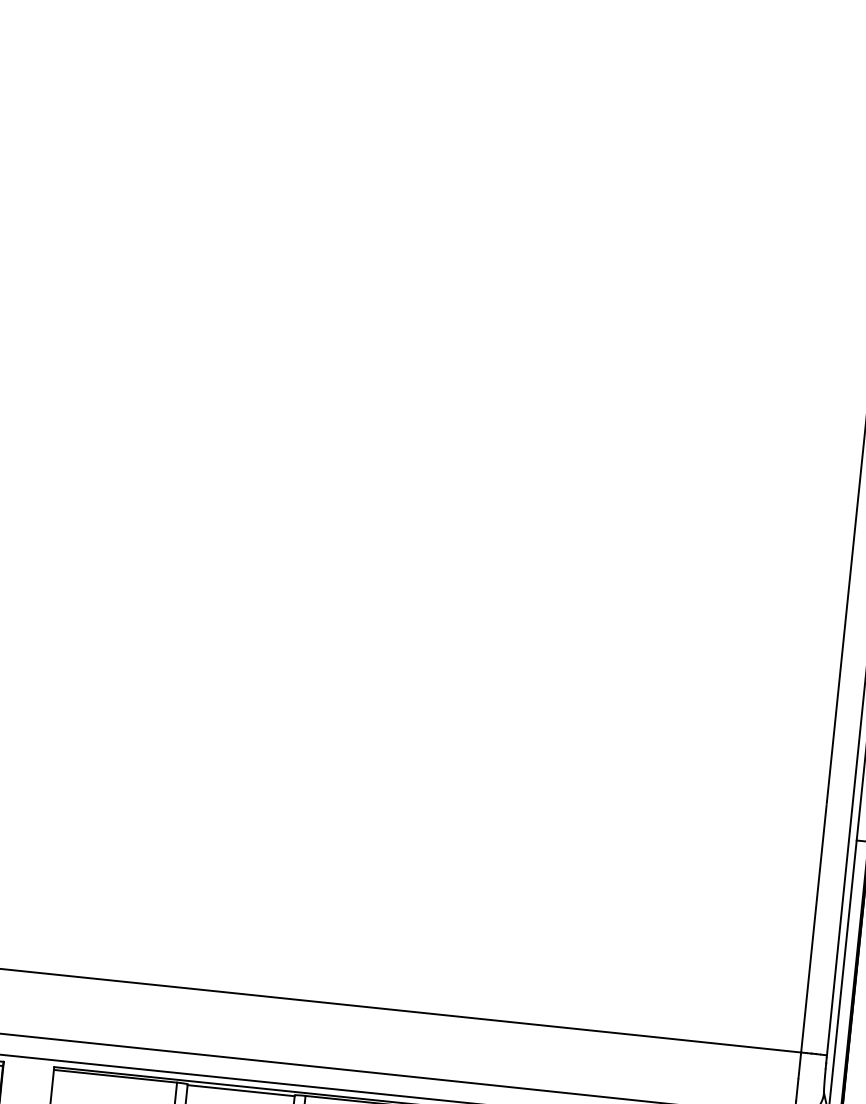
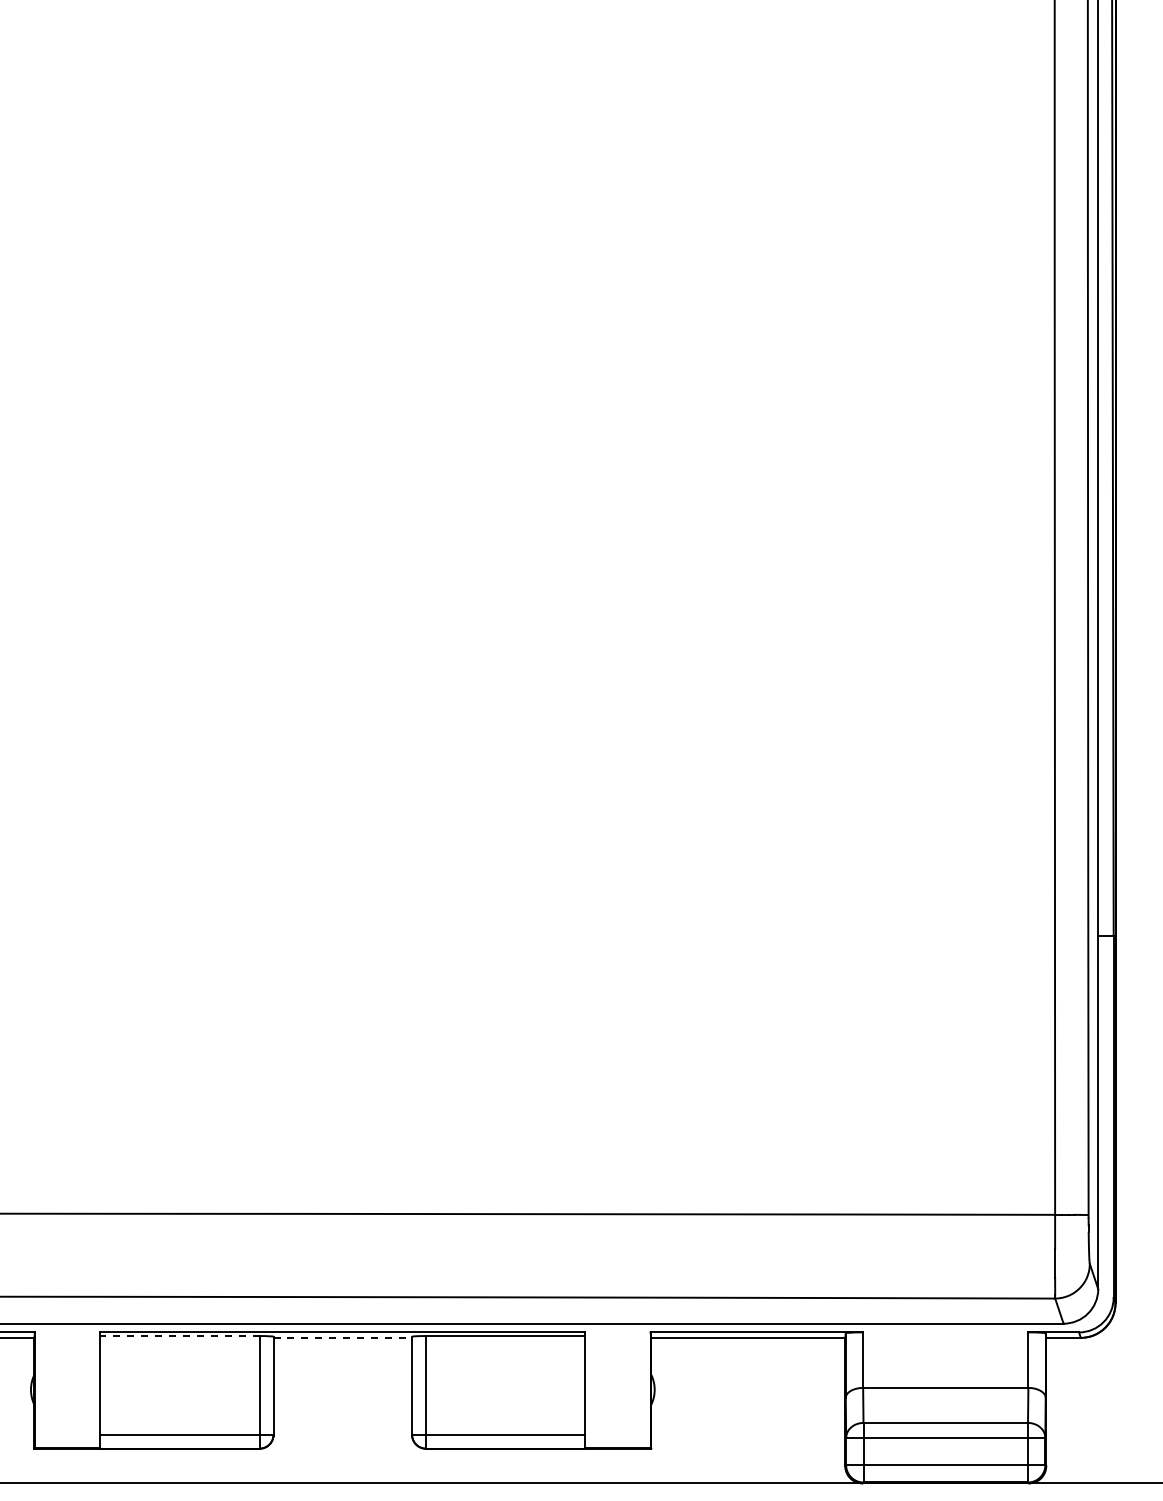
line: (115, 1076) -> (179, 1336), solid -> dashed
line: (241, 1090) -> (343, 1337), solid -> dashed

